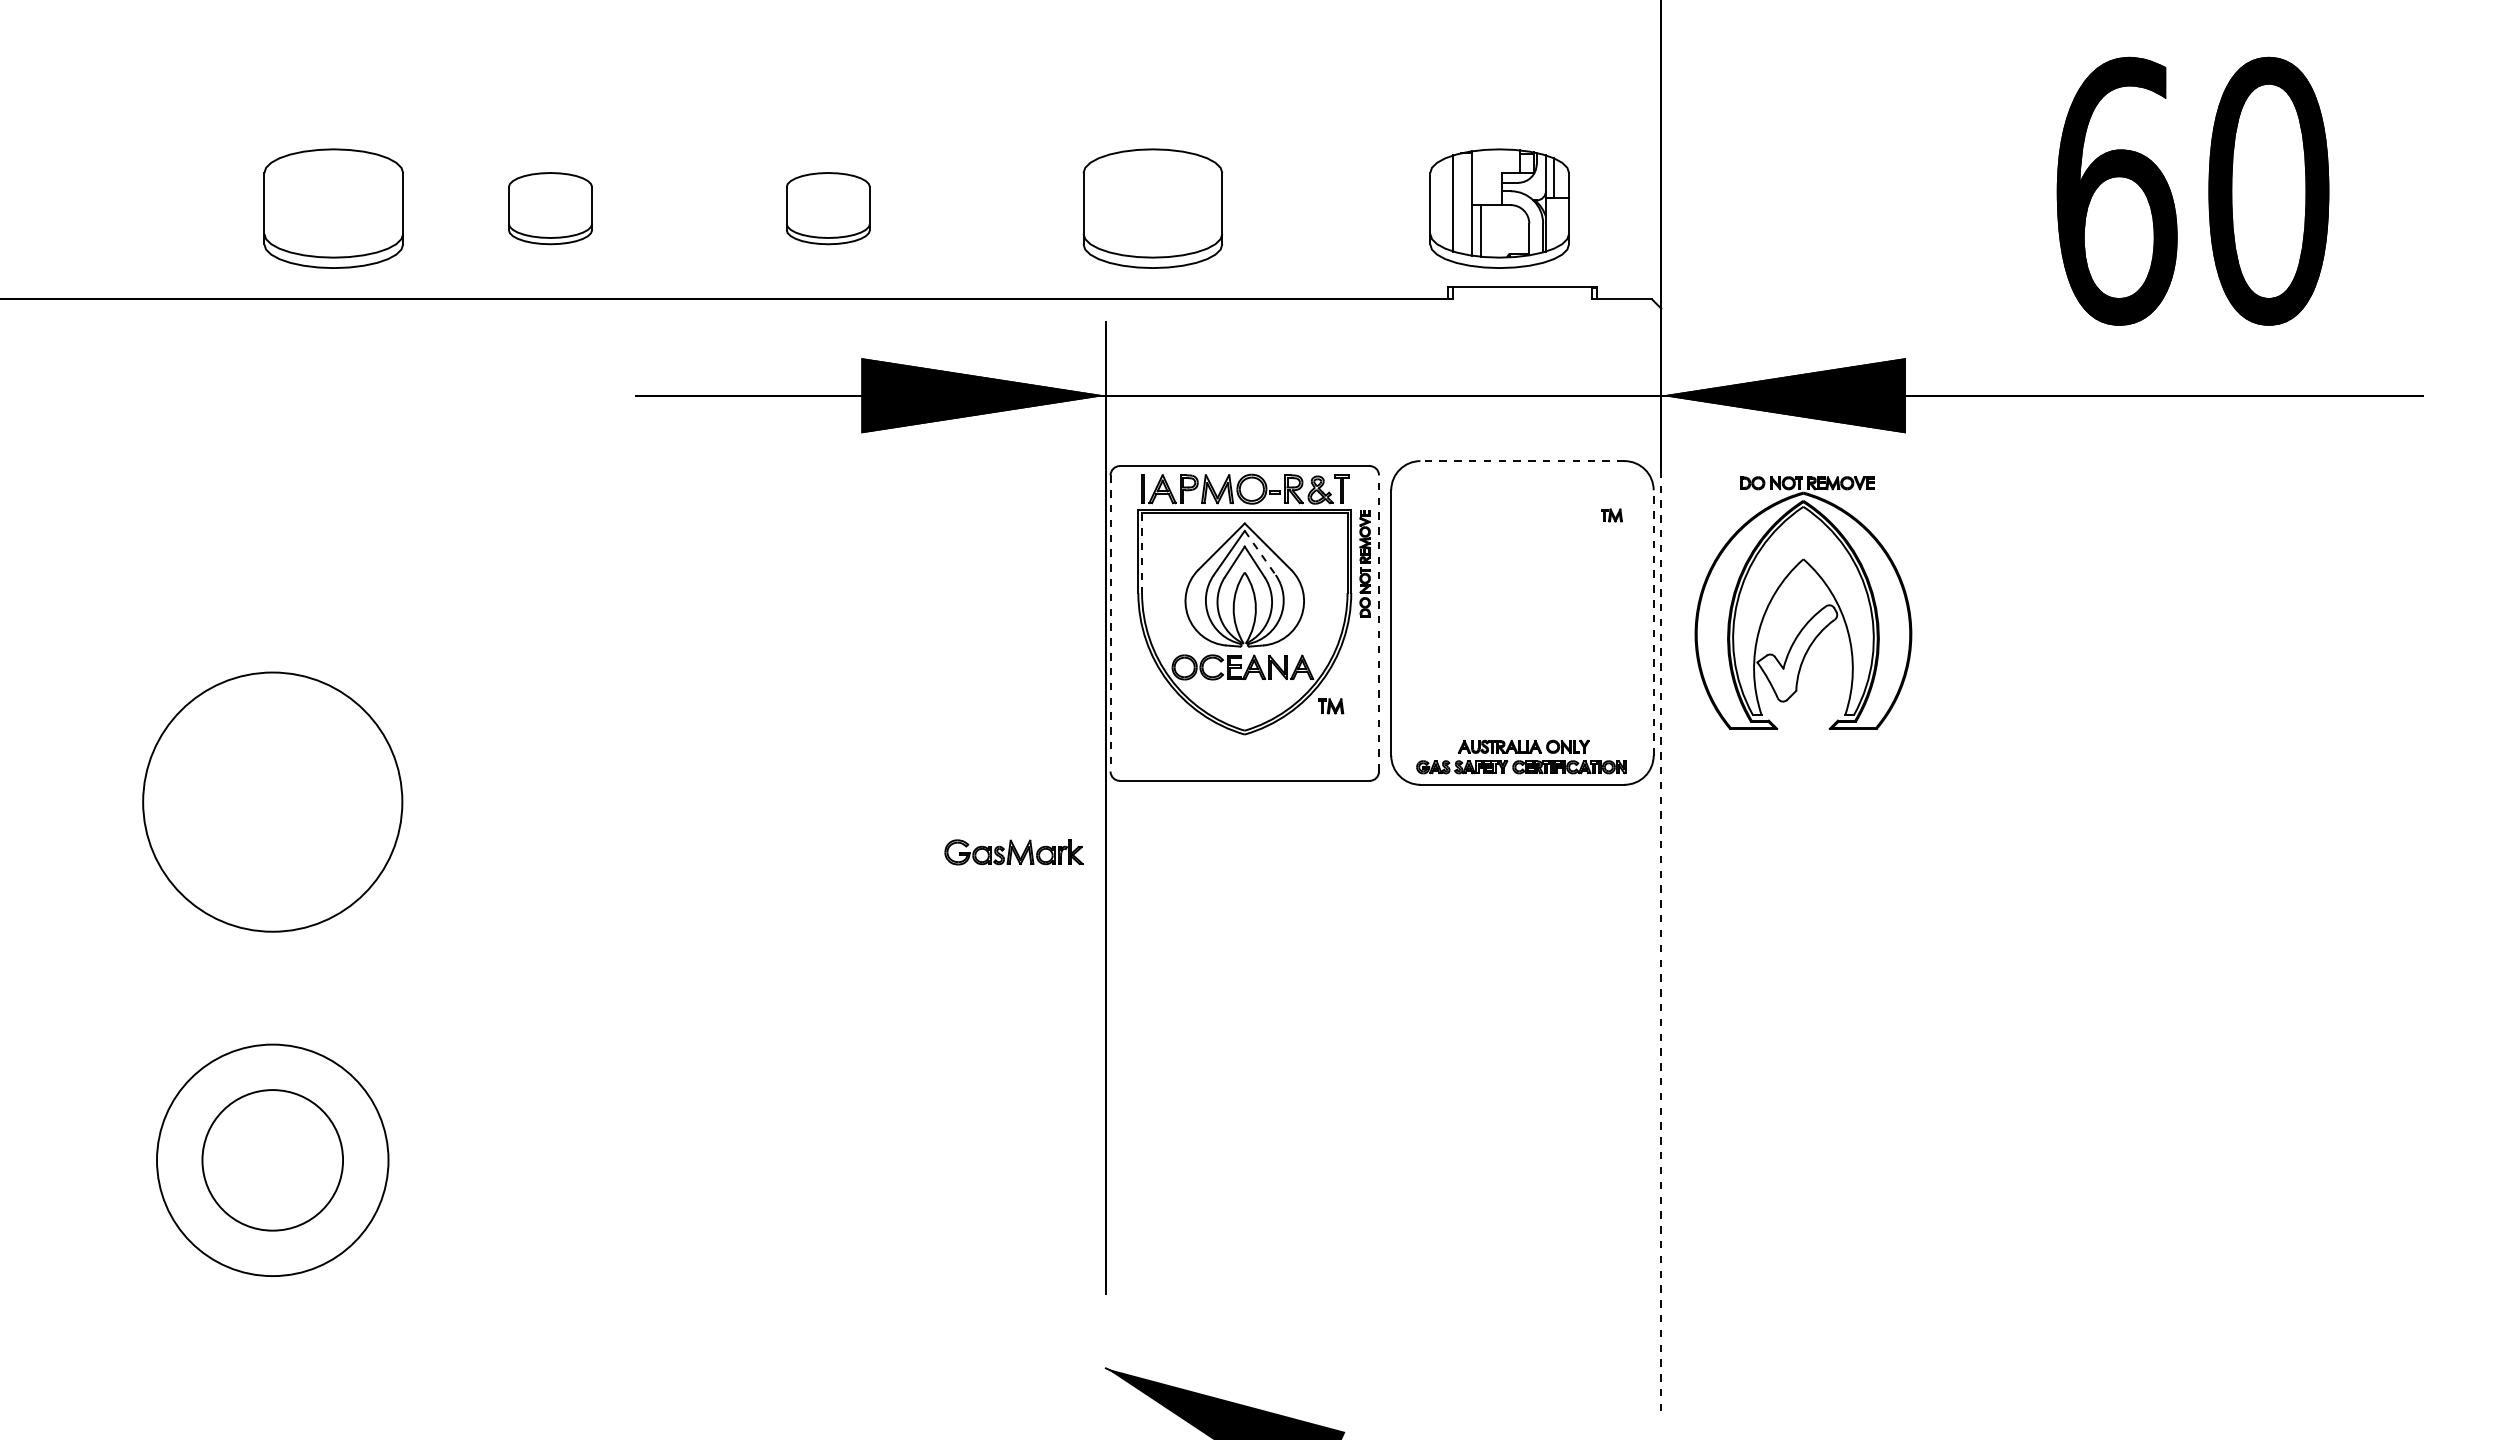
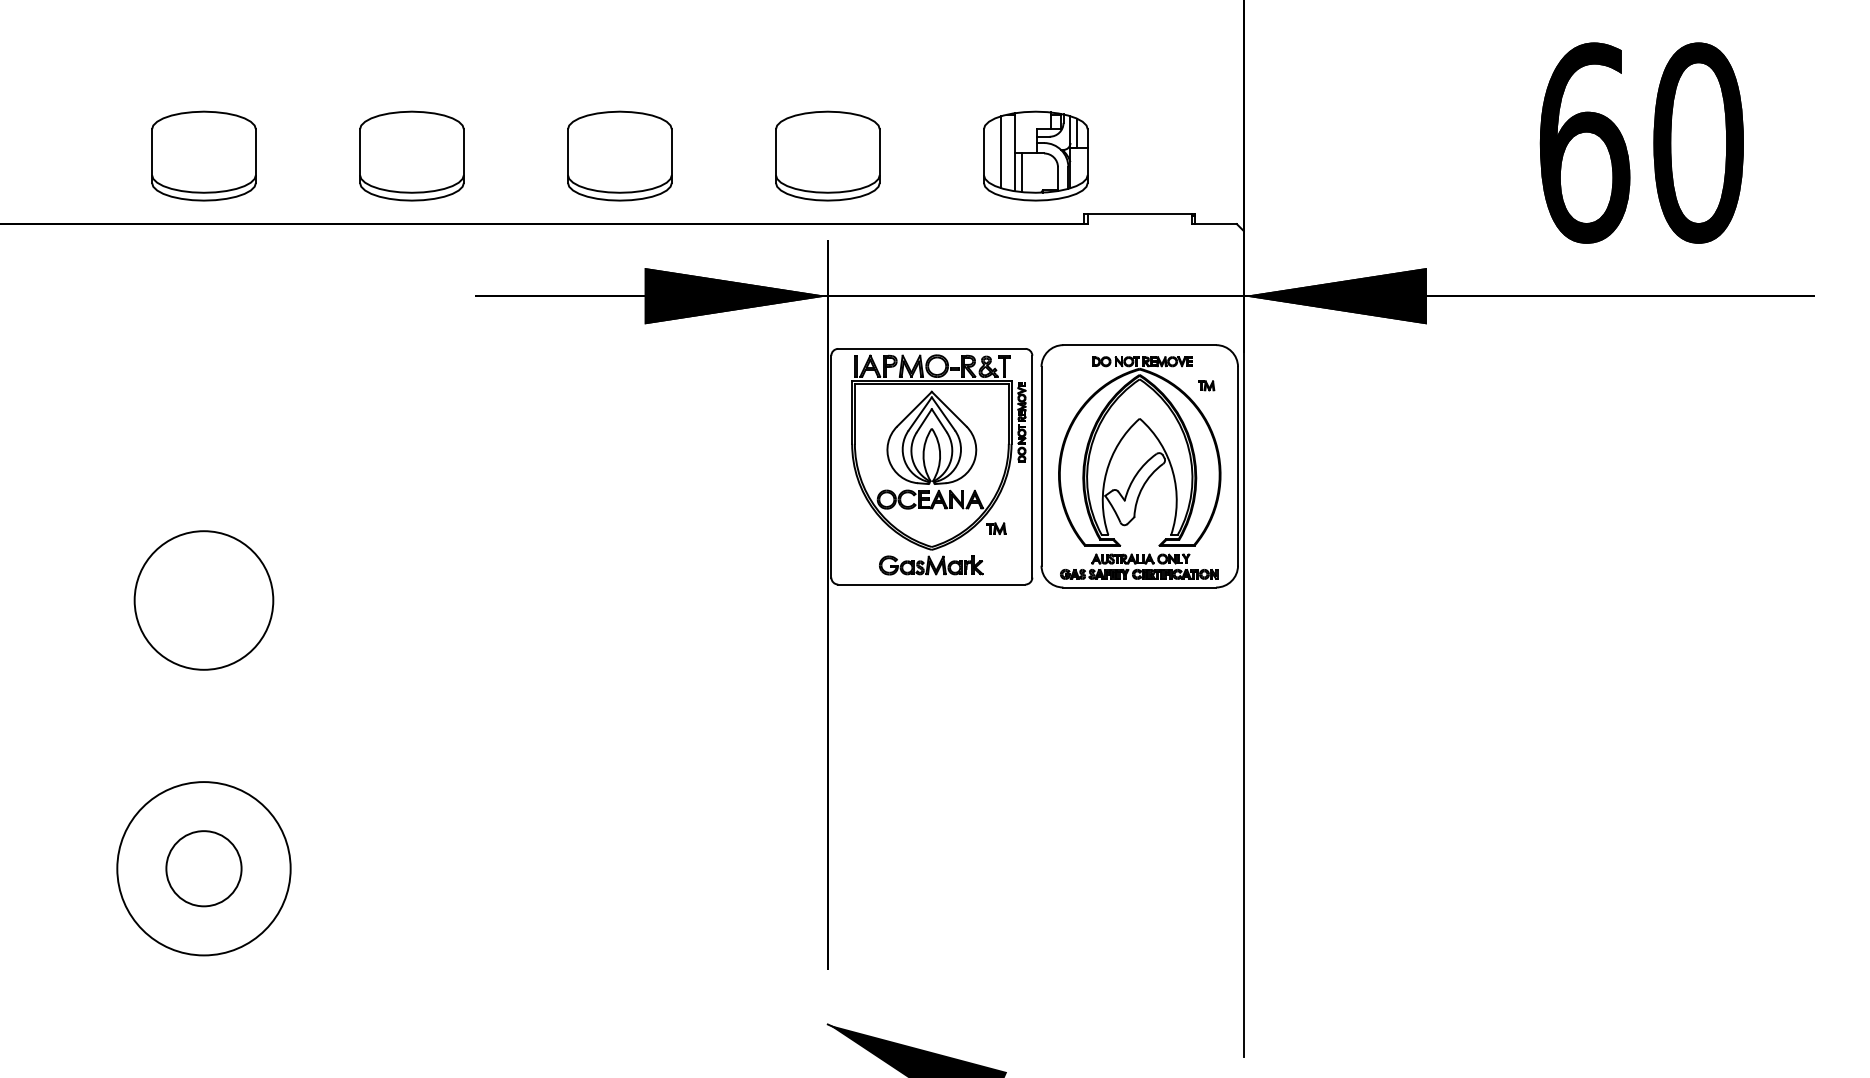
part: (333, 208) -> (203, 155), moved
part: (550, 208) -> (411, 155), size x1.67
part: (828, 208) -> (620, 155), size x1.67
part: (1152, 208) -> (827, 155), moved
part: (1499, 208) -> (1035, 155), moved
line: (1521, 461) -> (1139, 345), dashed -> solid
line: (1260, 552) -> (943, 413), dashed -> solid
line: (1142, 553) -> (855, 414), dashed -> solid
part: (1815, 613) -> (1148, 459), moved
line: (1379, 622) -> (1032, 465), dashed -> solid
line: (1653, 622) -> (1237, 465), dashed -> solid
line: (1110, 623) -> (831, 466), dashed -> solid
circle: (272, 801) -> (203, 600), size x0.71
part: (1013, 852) -> (930, 565), moved
line: (1661, 933) -> (1243, 698), dashed -> solid
circle: (272, 1160) -> (203, 868), size x0.71

